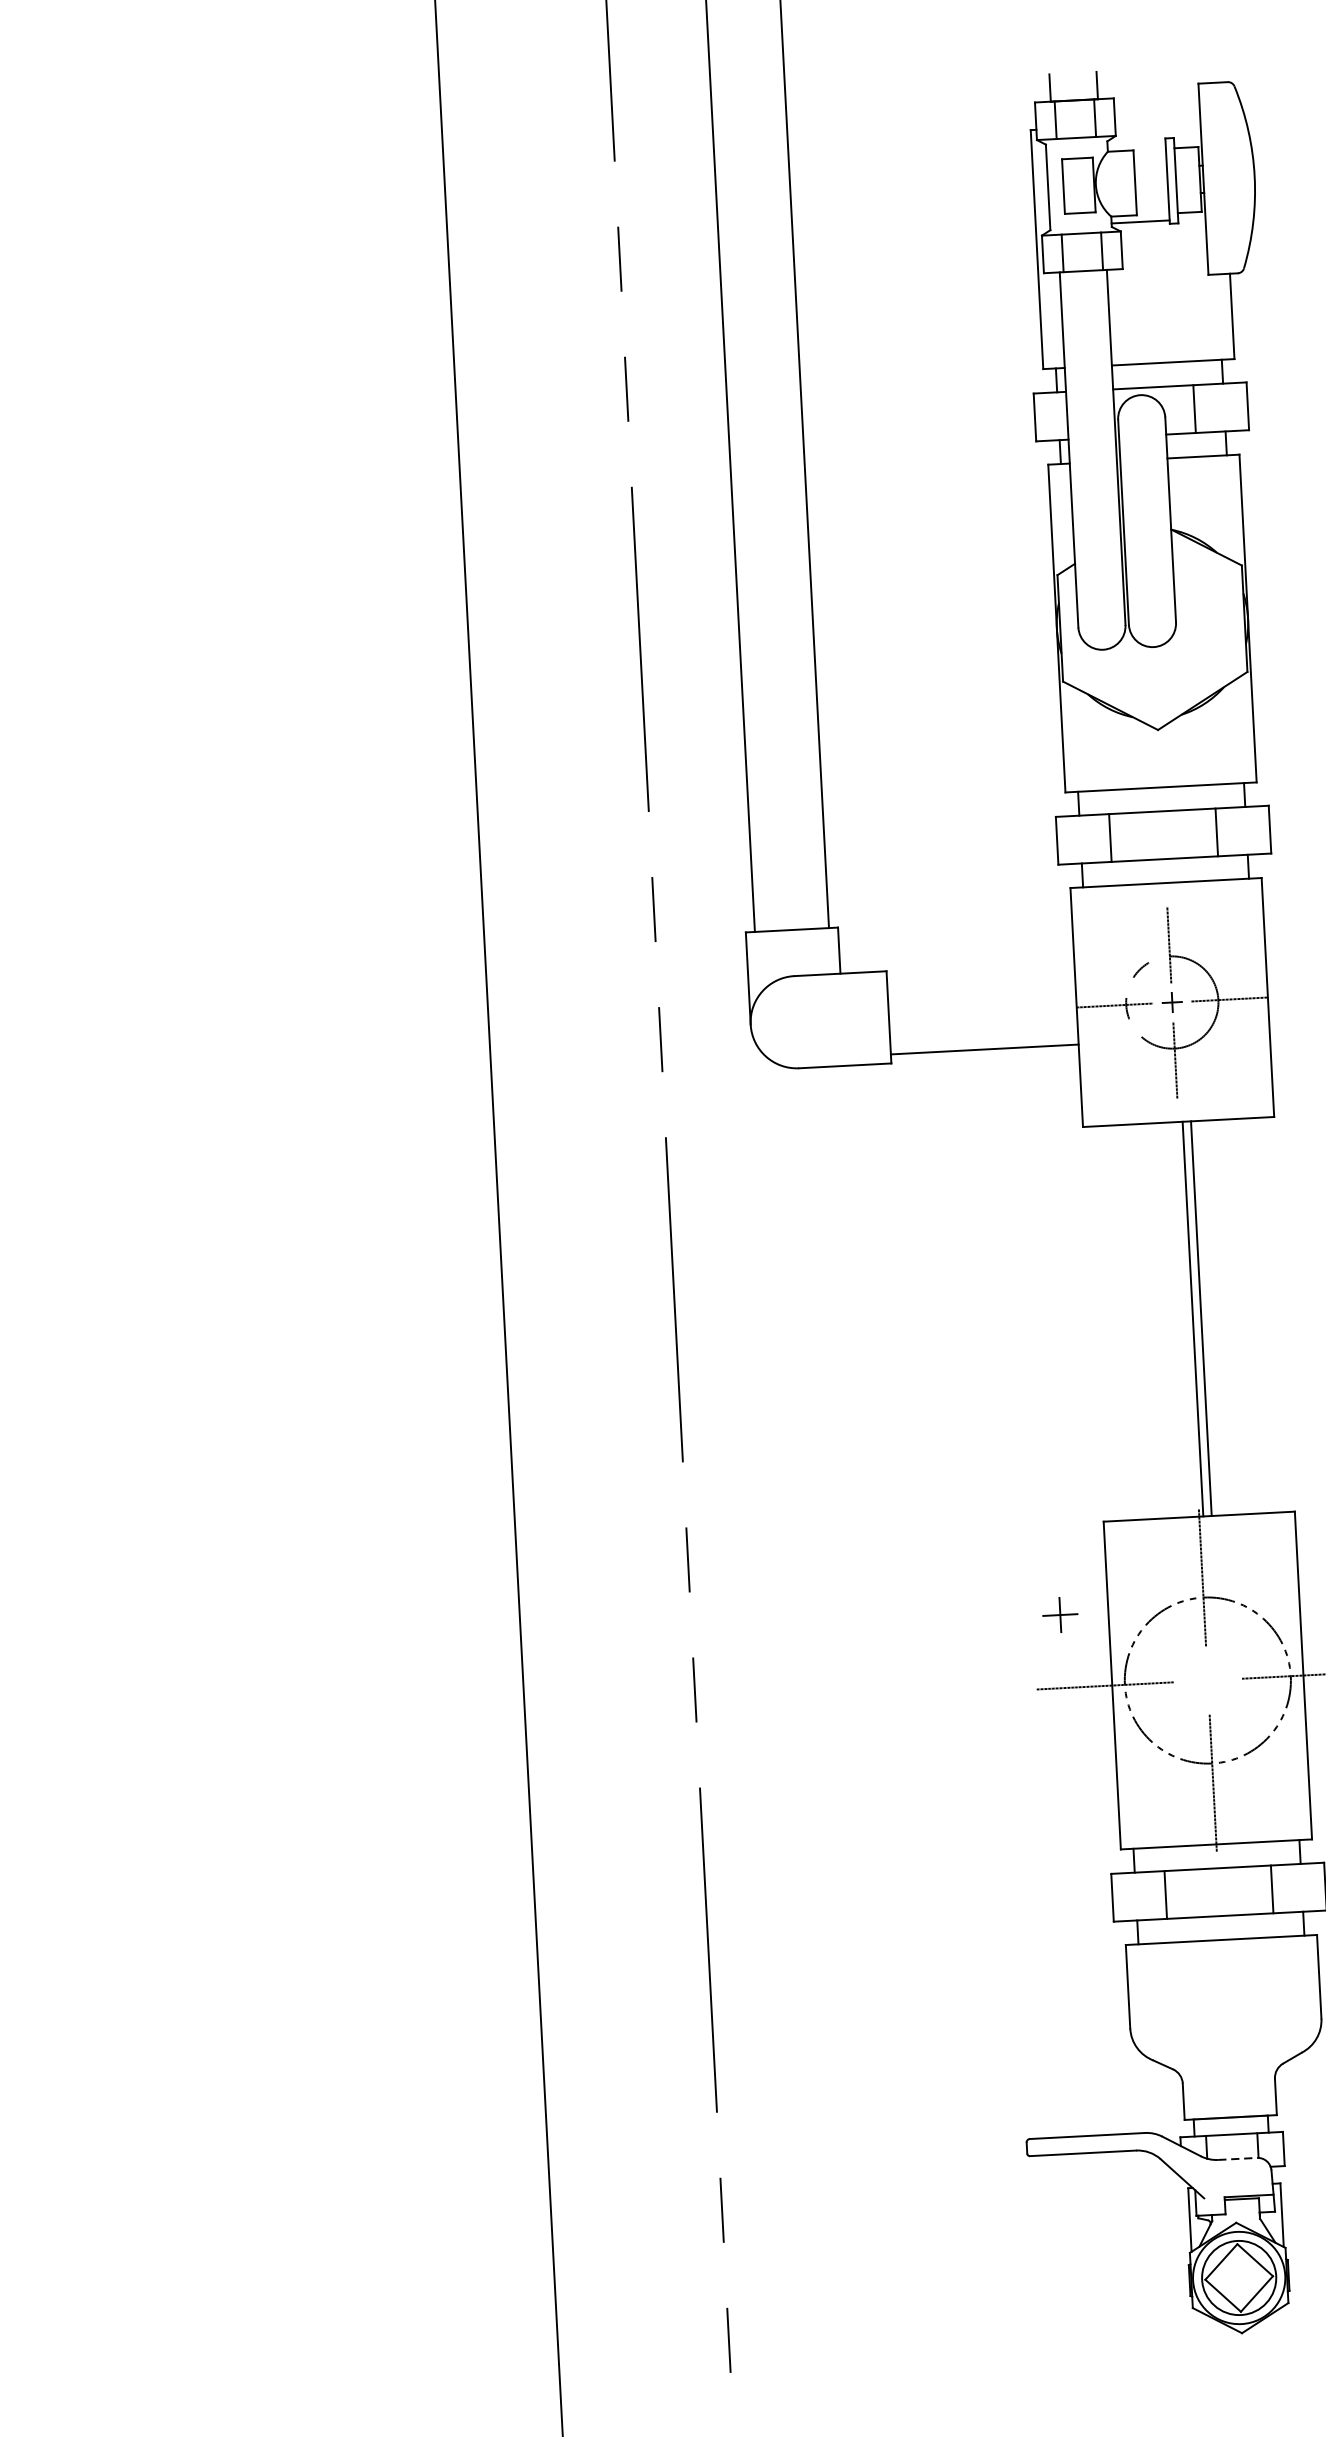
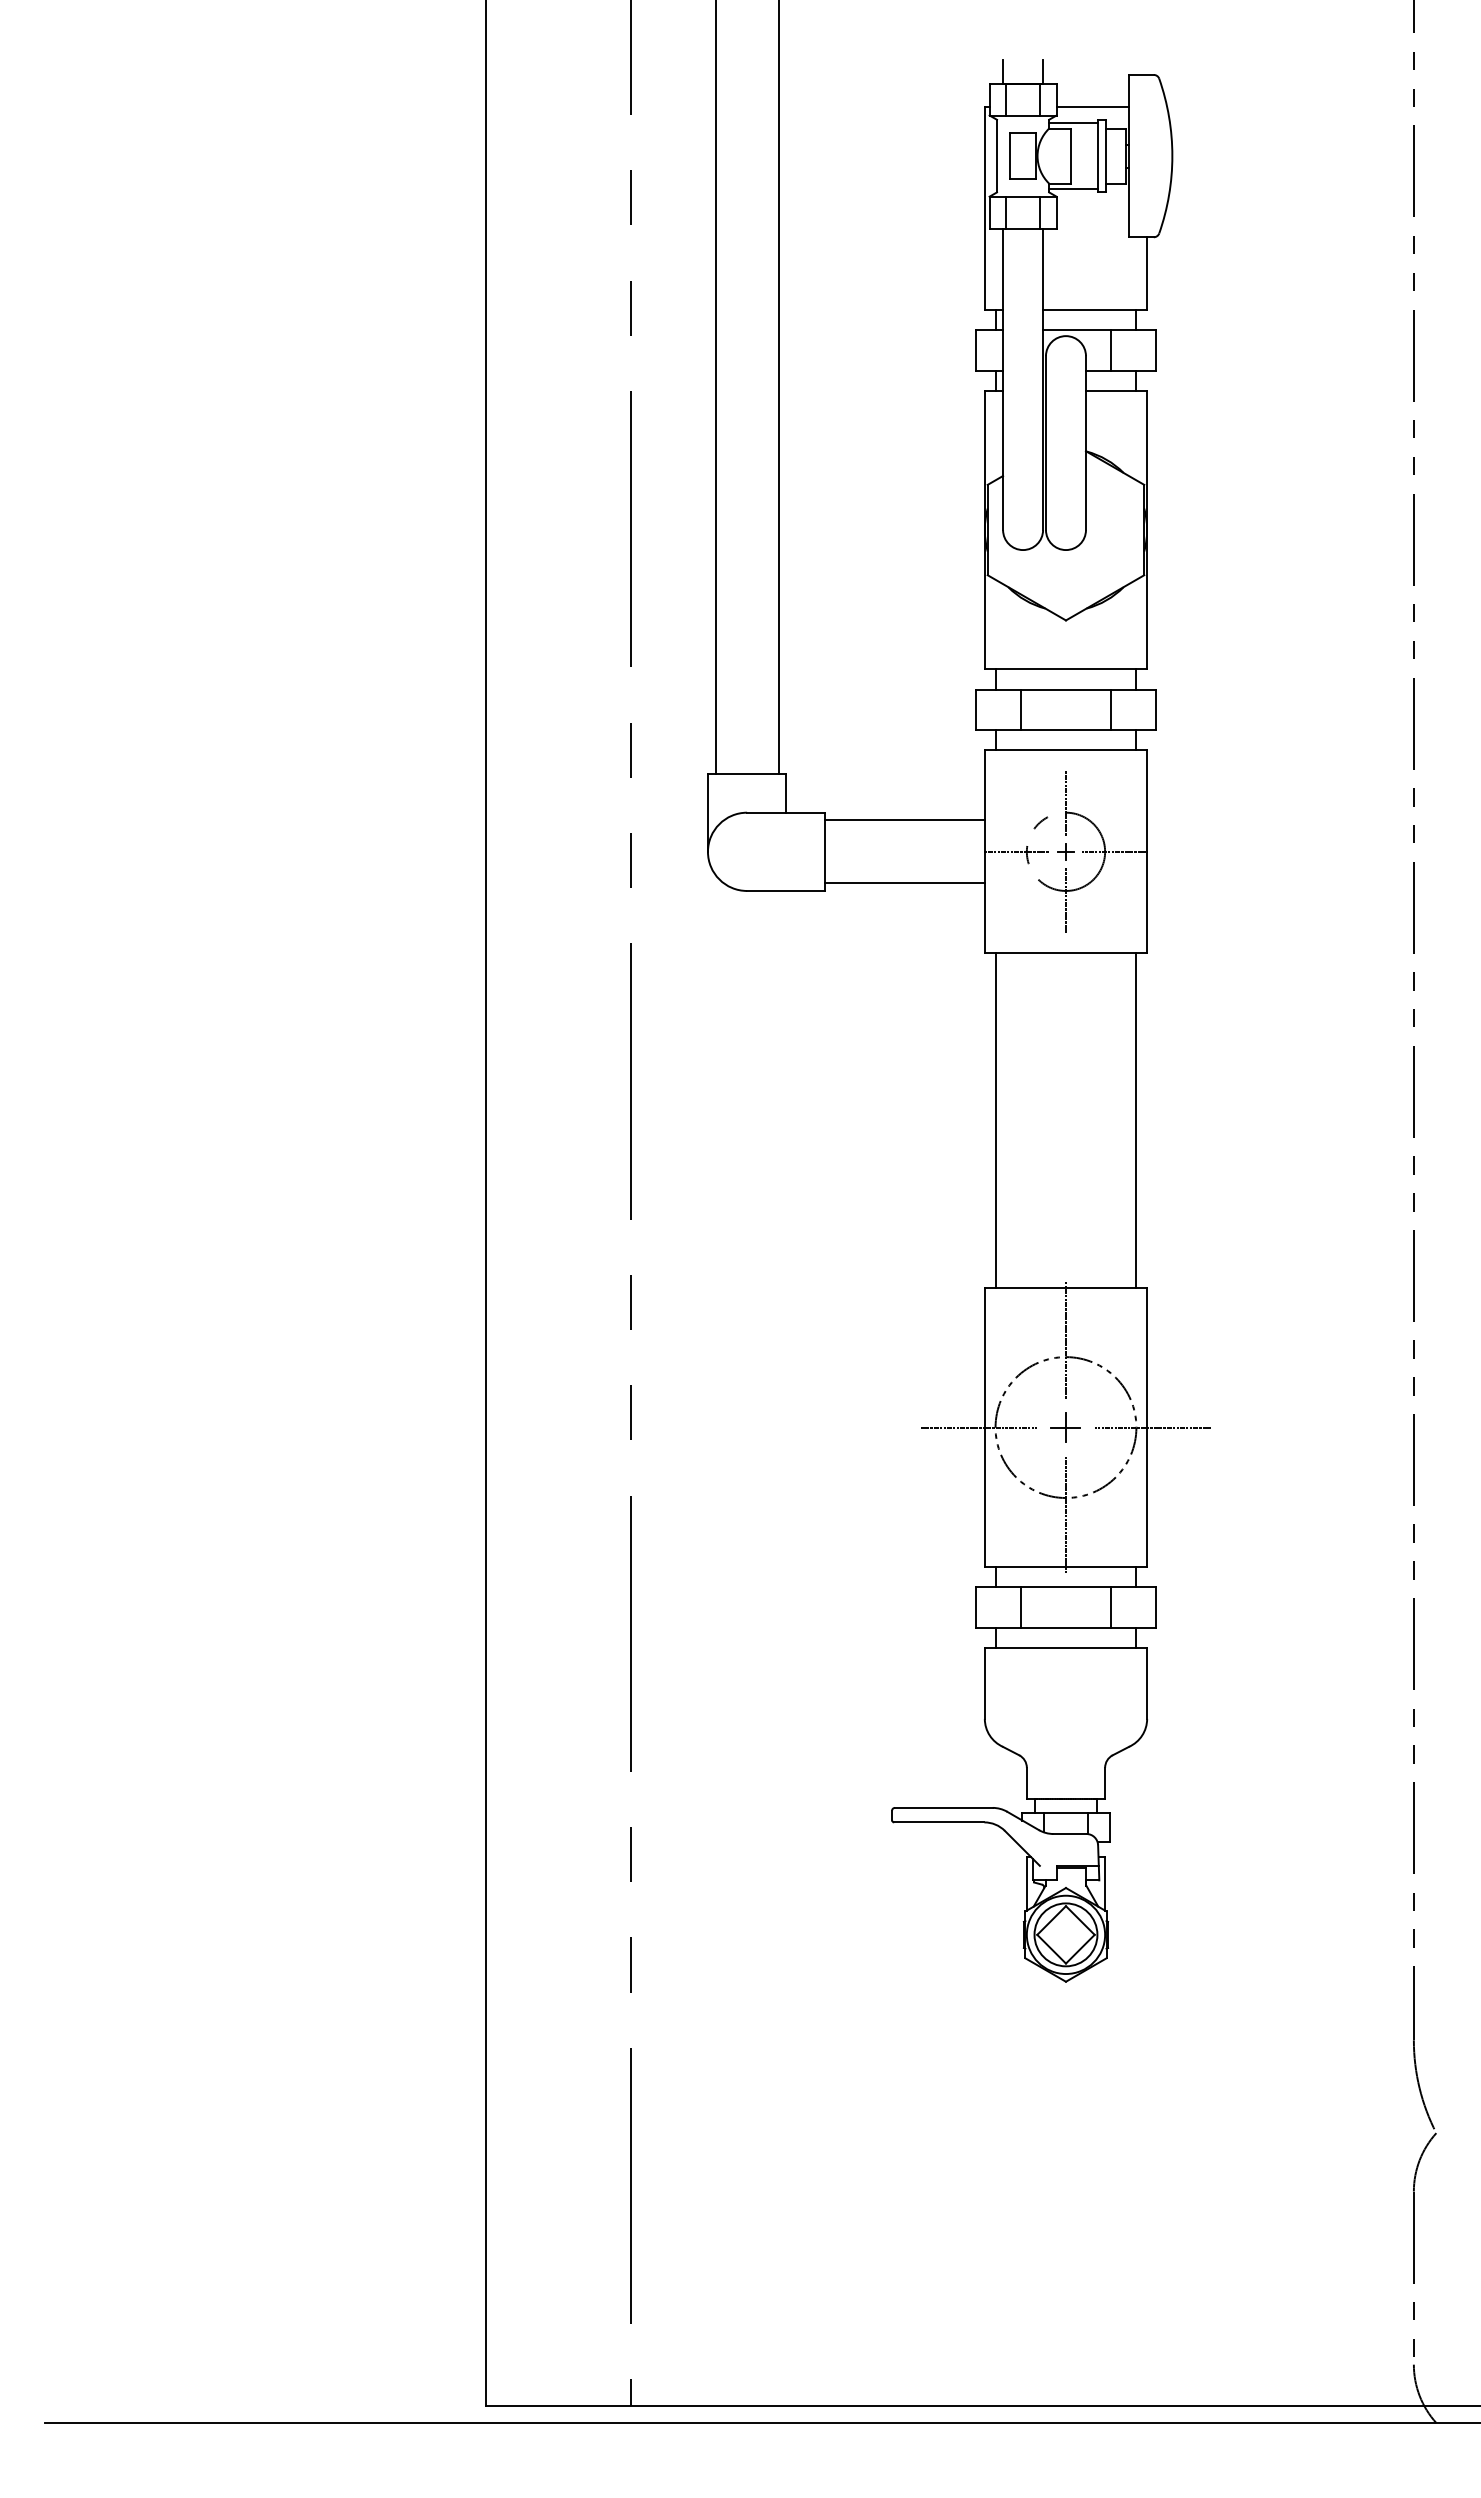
line: (1157, 123) -> (1092, 106), added
line: (1136, 143) -> (1073, 122), added
line: (980, 975) -> (904, 820), added
line: (1193, 1318) -> (1136, 1120), moved
line: (1201, 1318) -> (995, 1120), moved
part: (1059, 1615) -> (1065, 1427), moved
line: (1237, 2158) -> (1069, 1833), dashed -> solid

